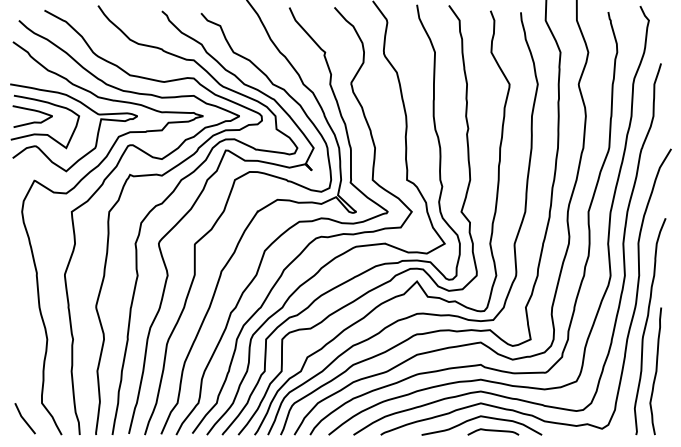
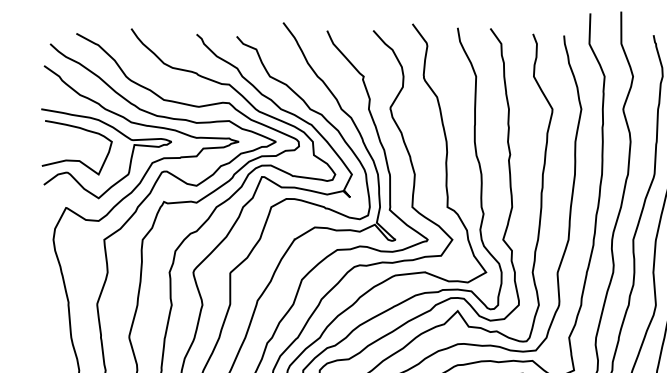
curve: (33, 111) -> (65, 137), removed

